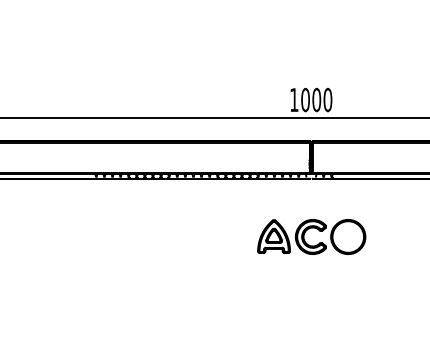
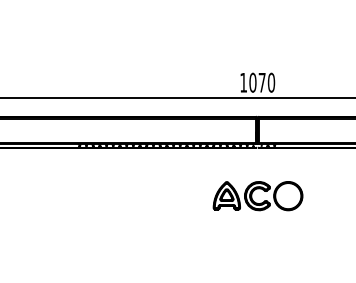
text: (316, 99) -> (262, 82), 1000 -> 1070

